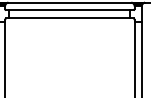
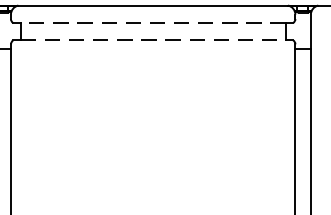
line: (69, 10) -> (152, 23), solid -> dashed
line: (70, 18) -> (154, 40), solid -> dashed

